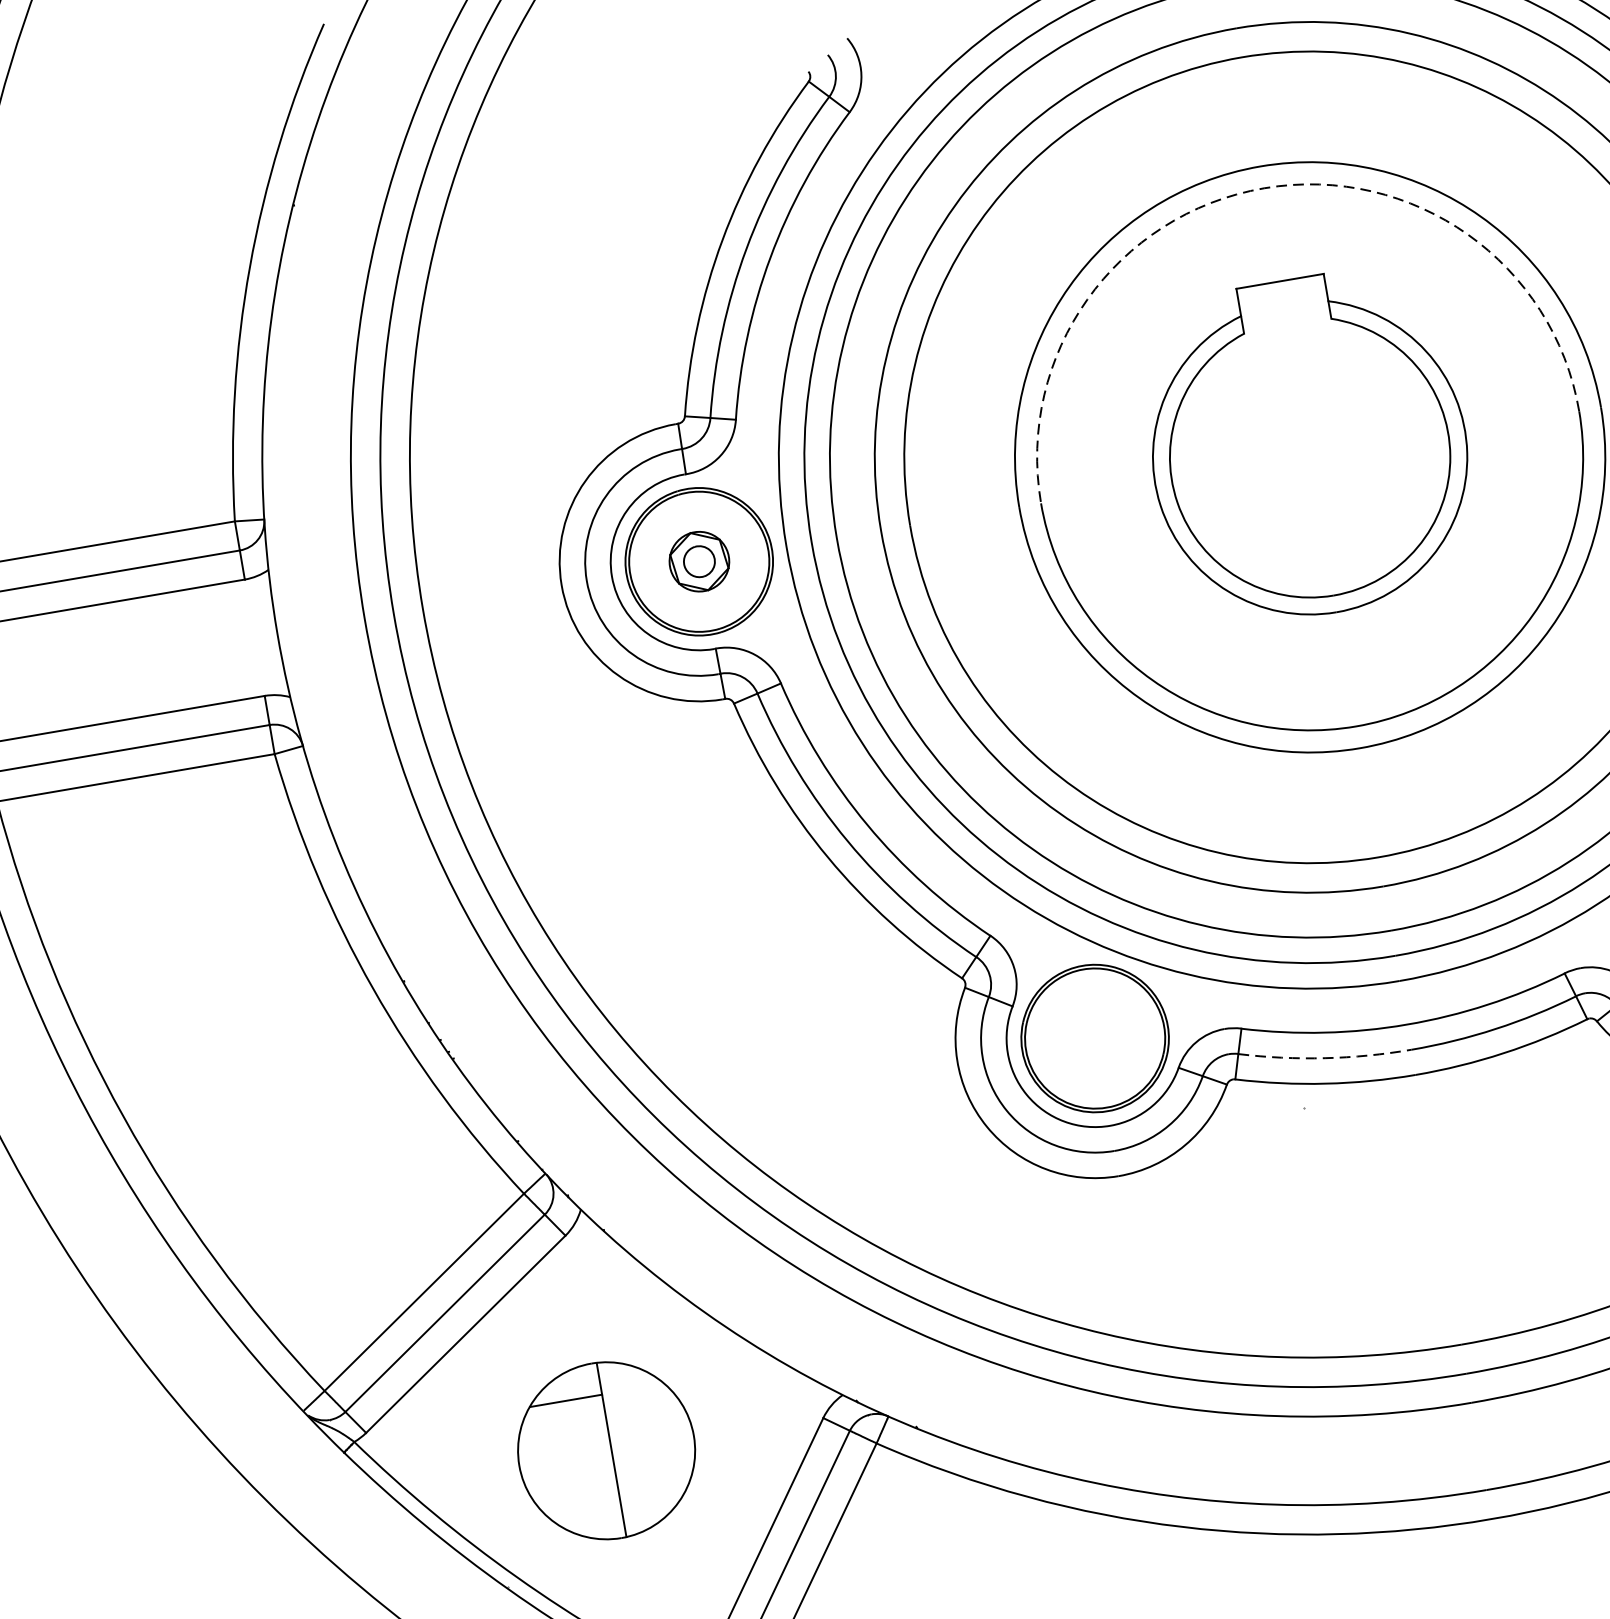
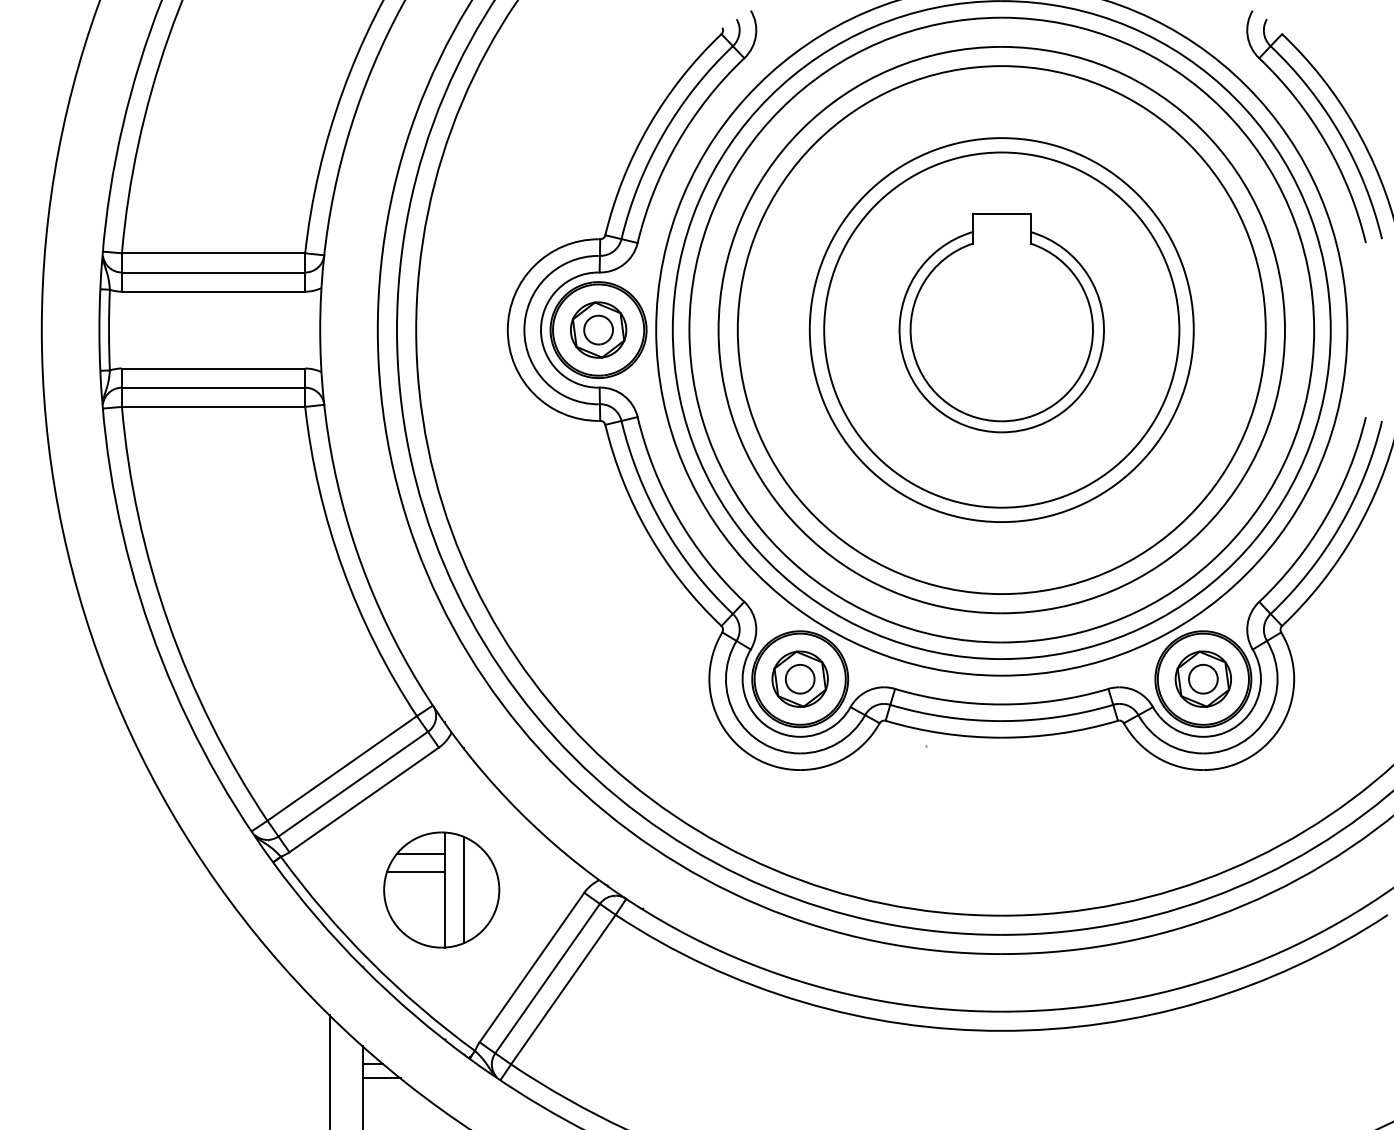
arc: (1263, 188) -> (1001, 152), dashed -> solid
part: (698, 560) -> (598, 329), size x1.43
part: (1093, 1037) -> (799, 678), added
arc: (1325, 1058) -> (945, 717), dashed -> solid
line: (563, 1430) -> (416, 872), added
line: (641, 1445) -> (464, 890), added

